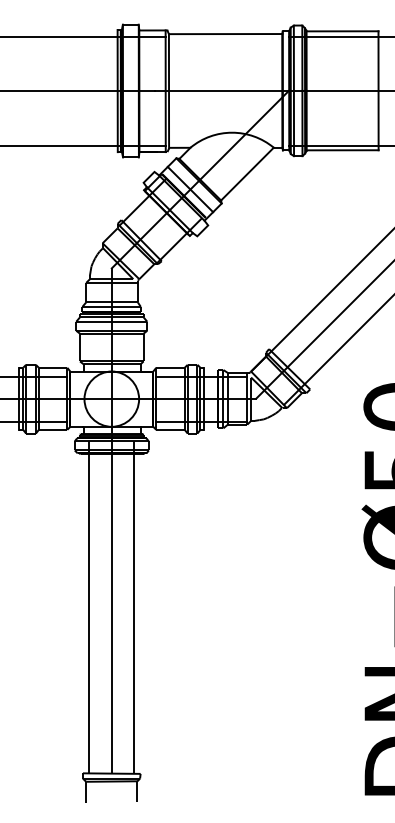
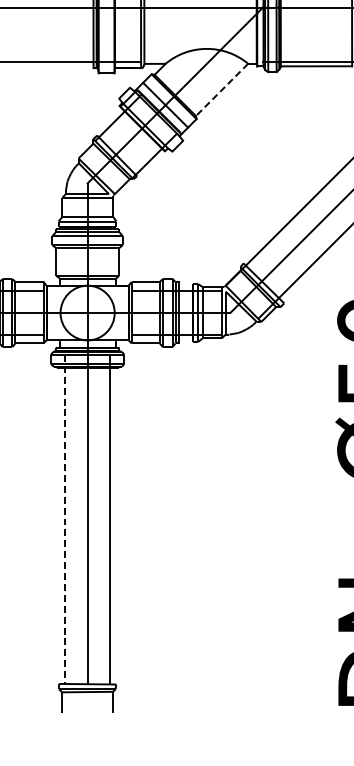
line: (247, 174) -> (222, 90), solid -> dashed
line: (89, 608) -> (65, 520), solid -> dashed

